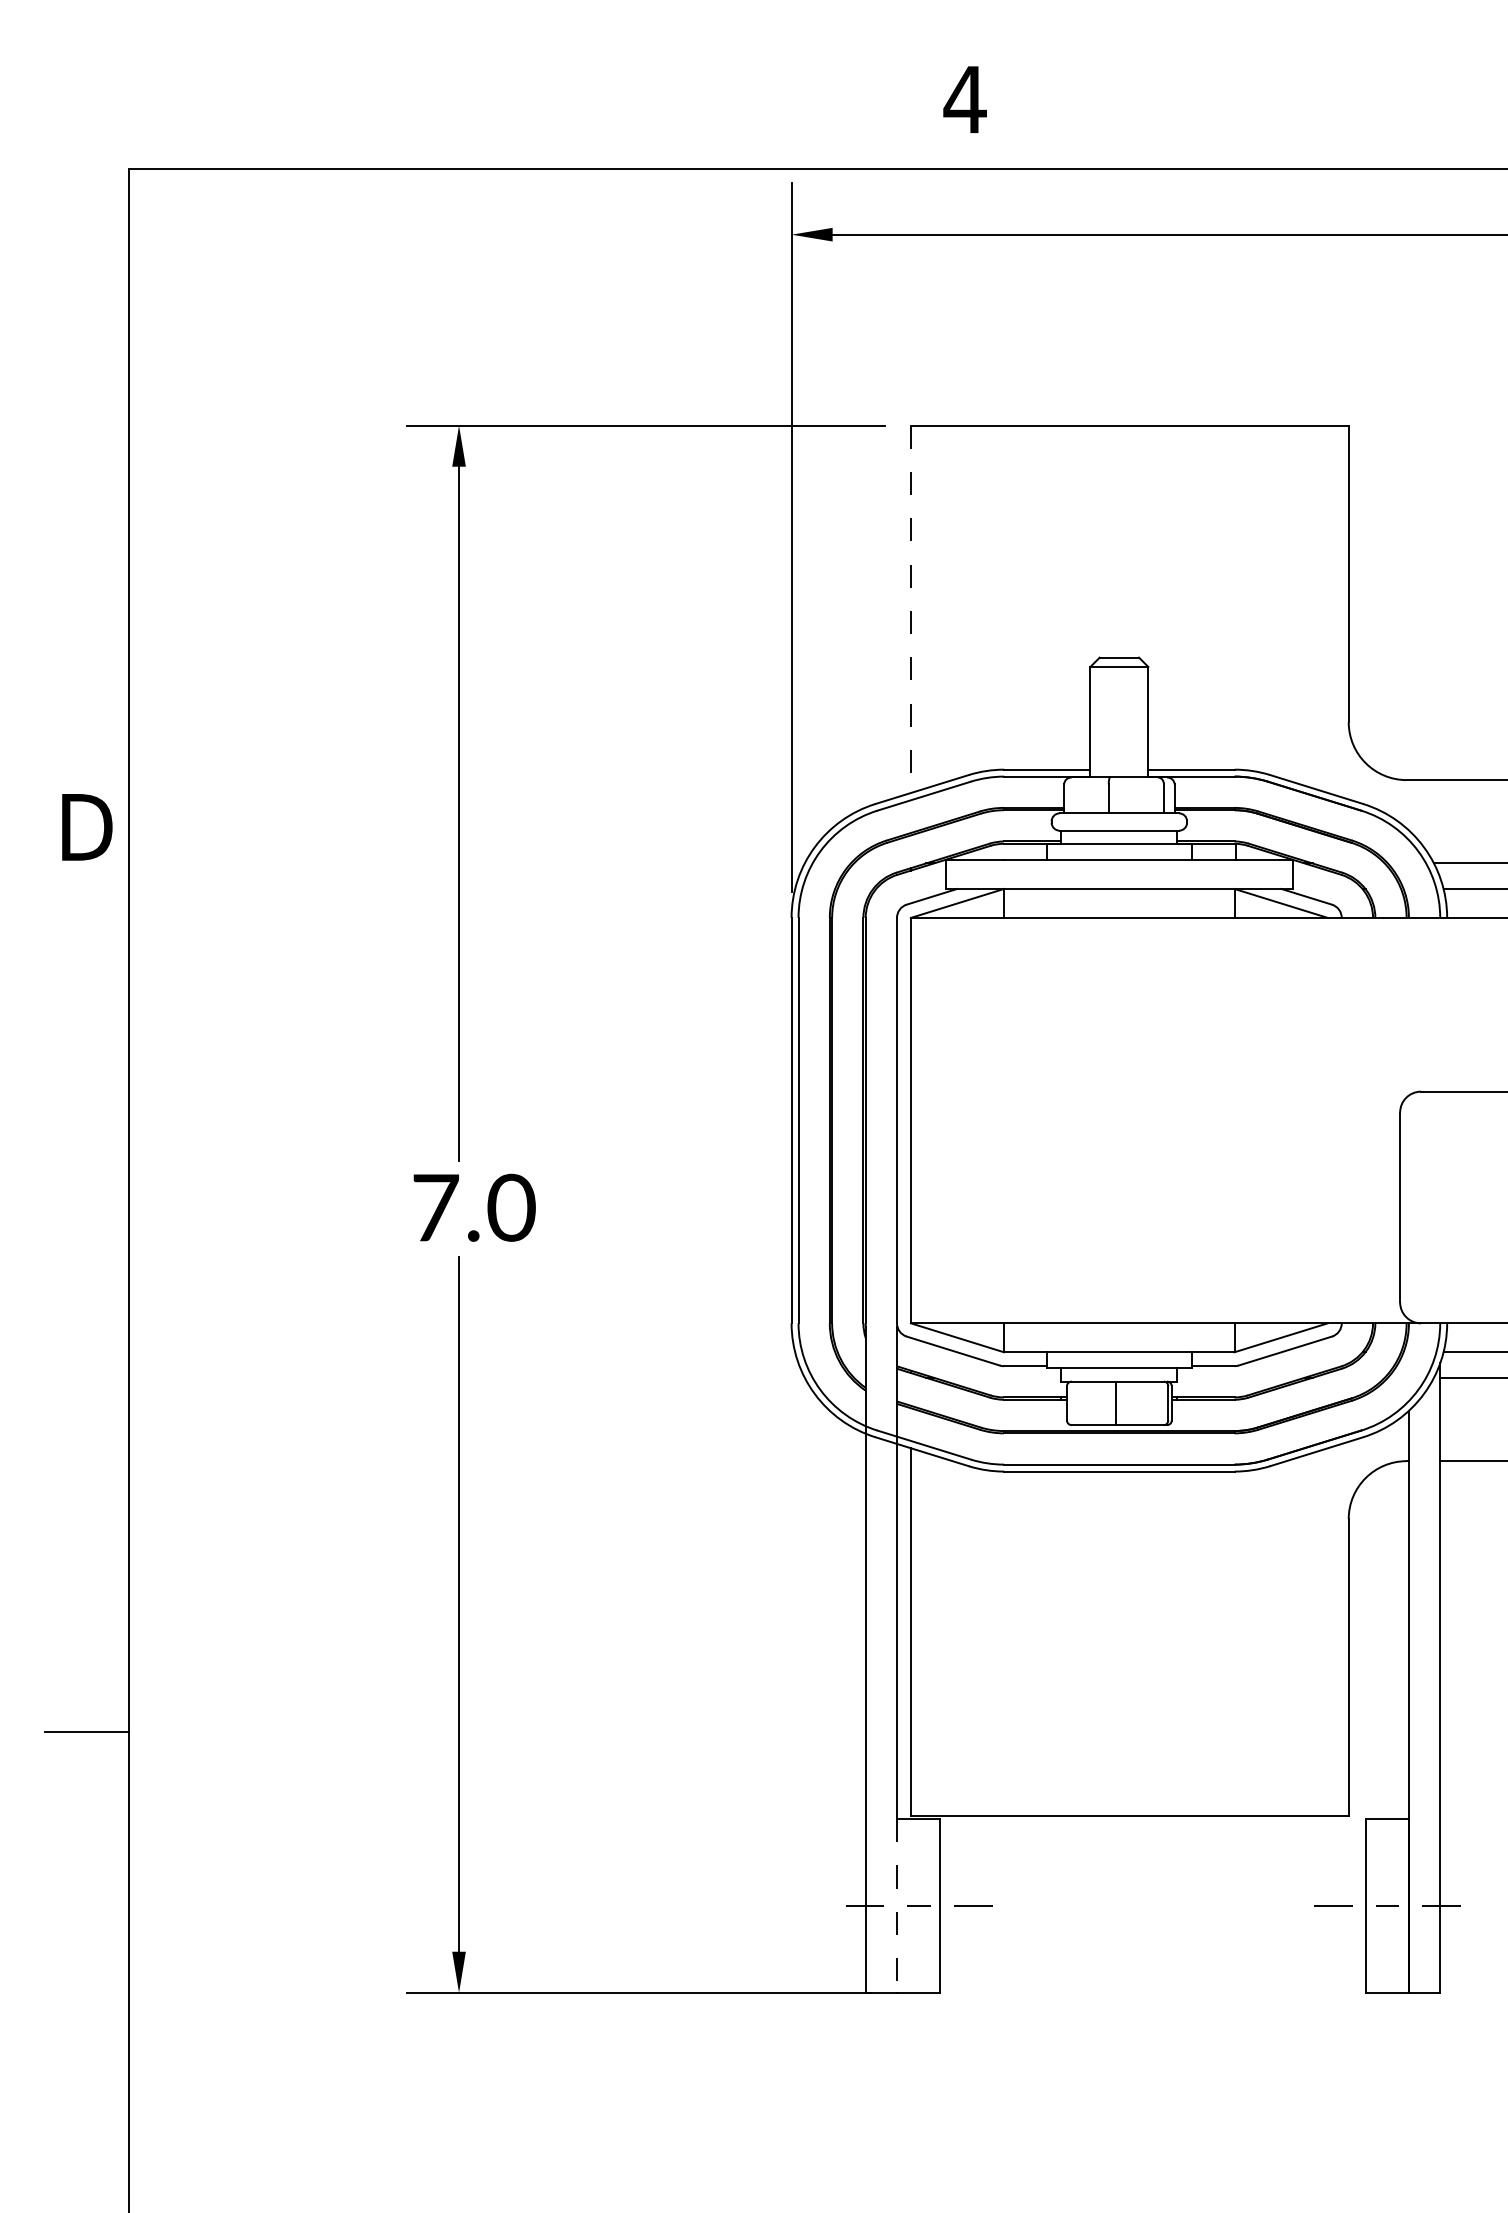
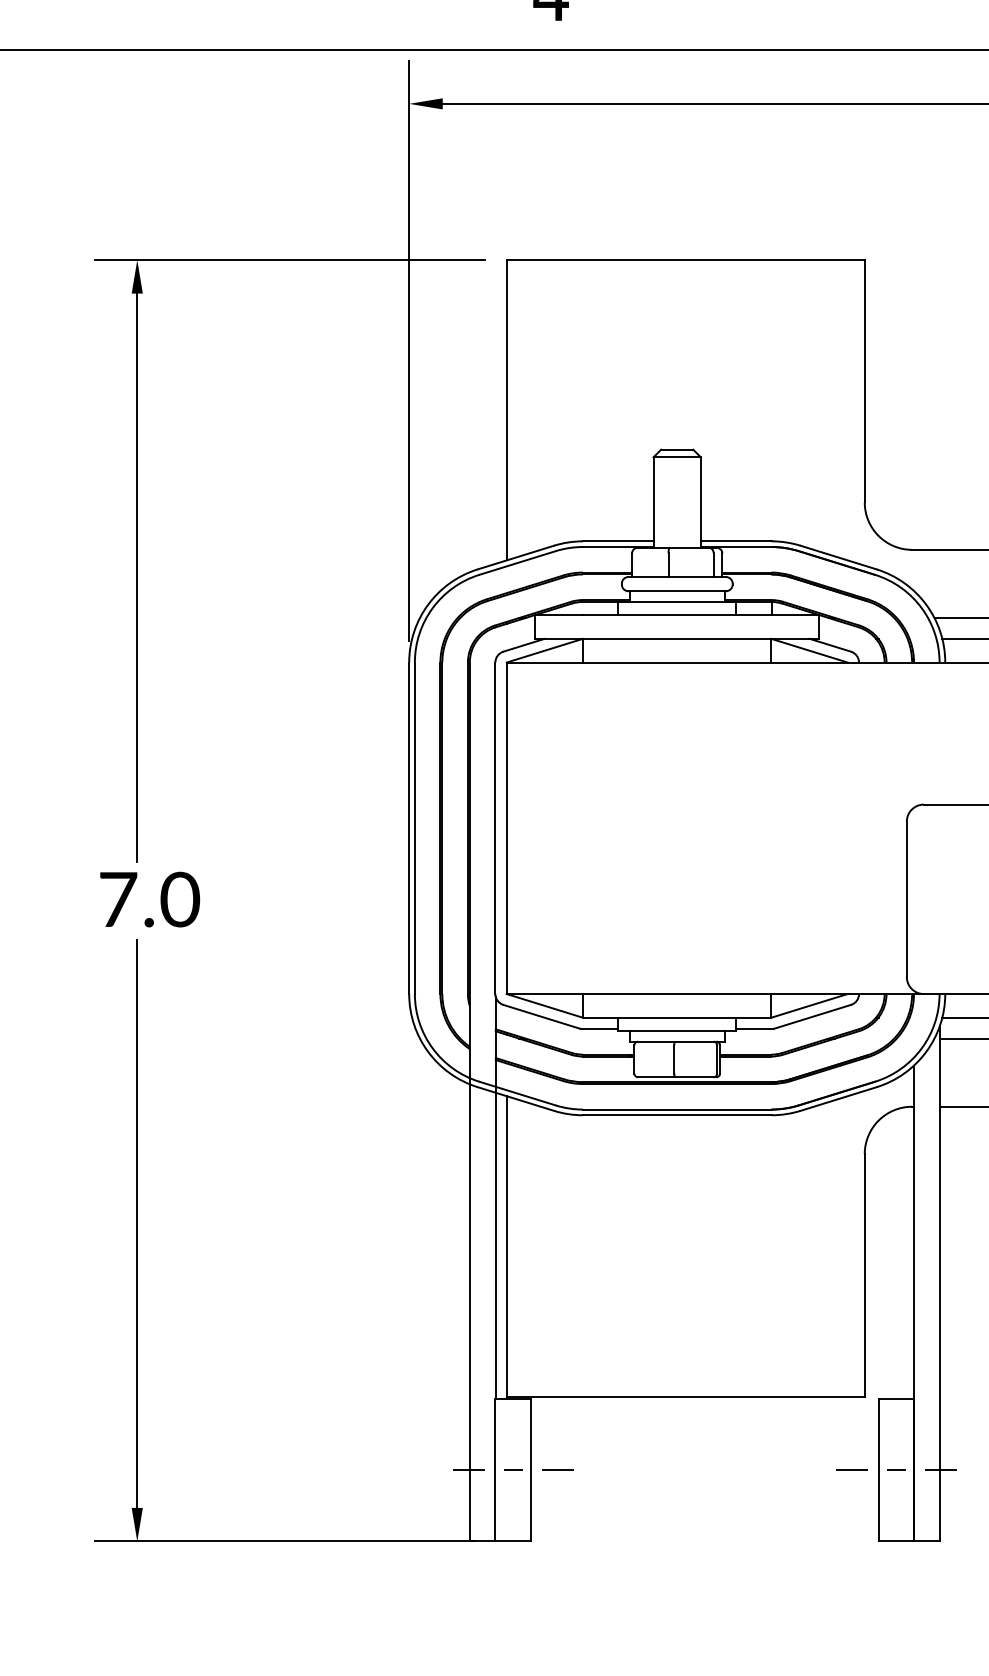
line: (910, 609) -> (506, 410), dashed -> solid
line: (896, 1905) -> (494, 1470), dashed -> solid

